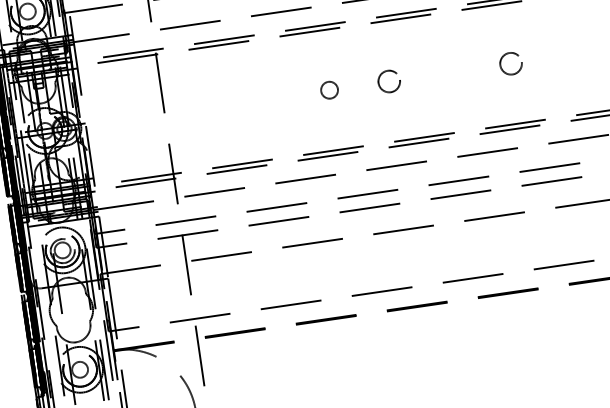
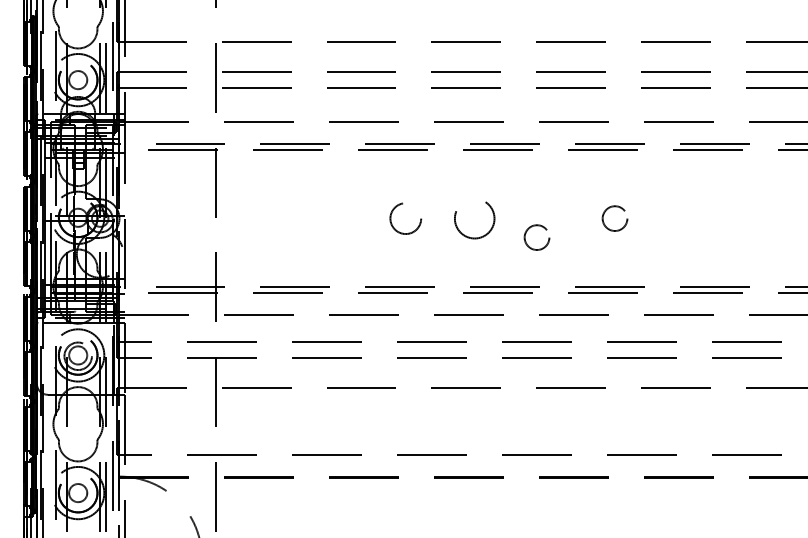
circle: (389, 81) -> (474, 218), size x1.6
circle: (329, 90) -> (405, 218), size x1.6
circle: (445, 90) -> (536, 237), added

